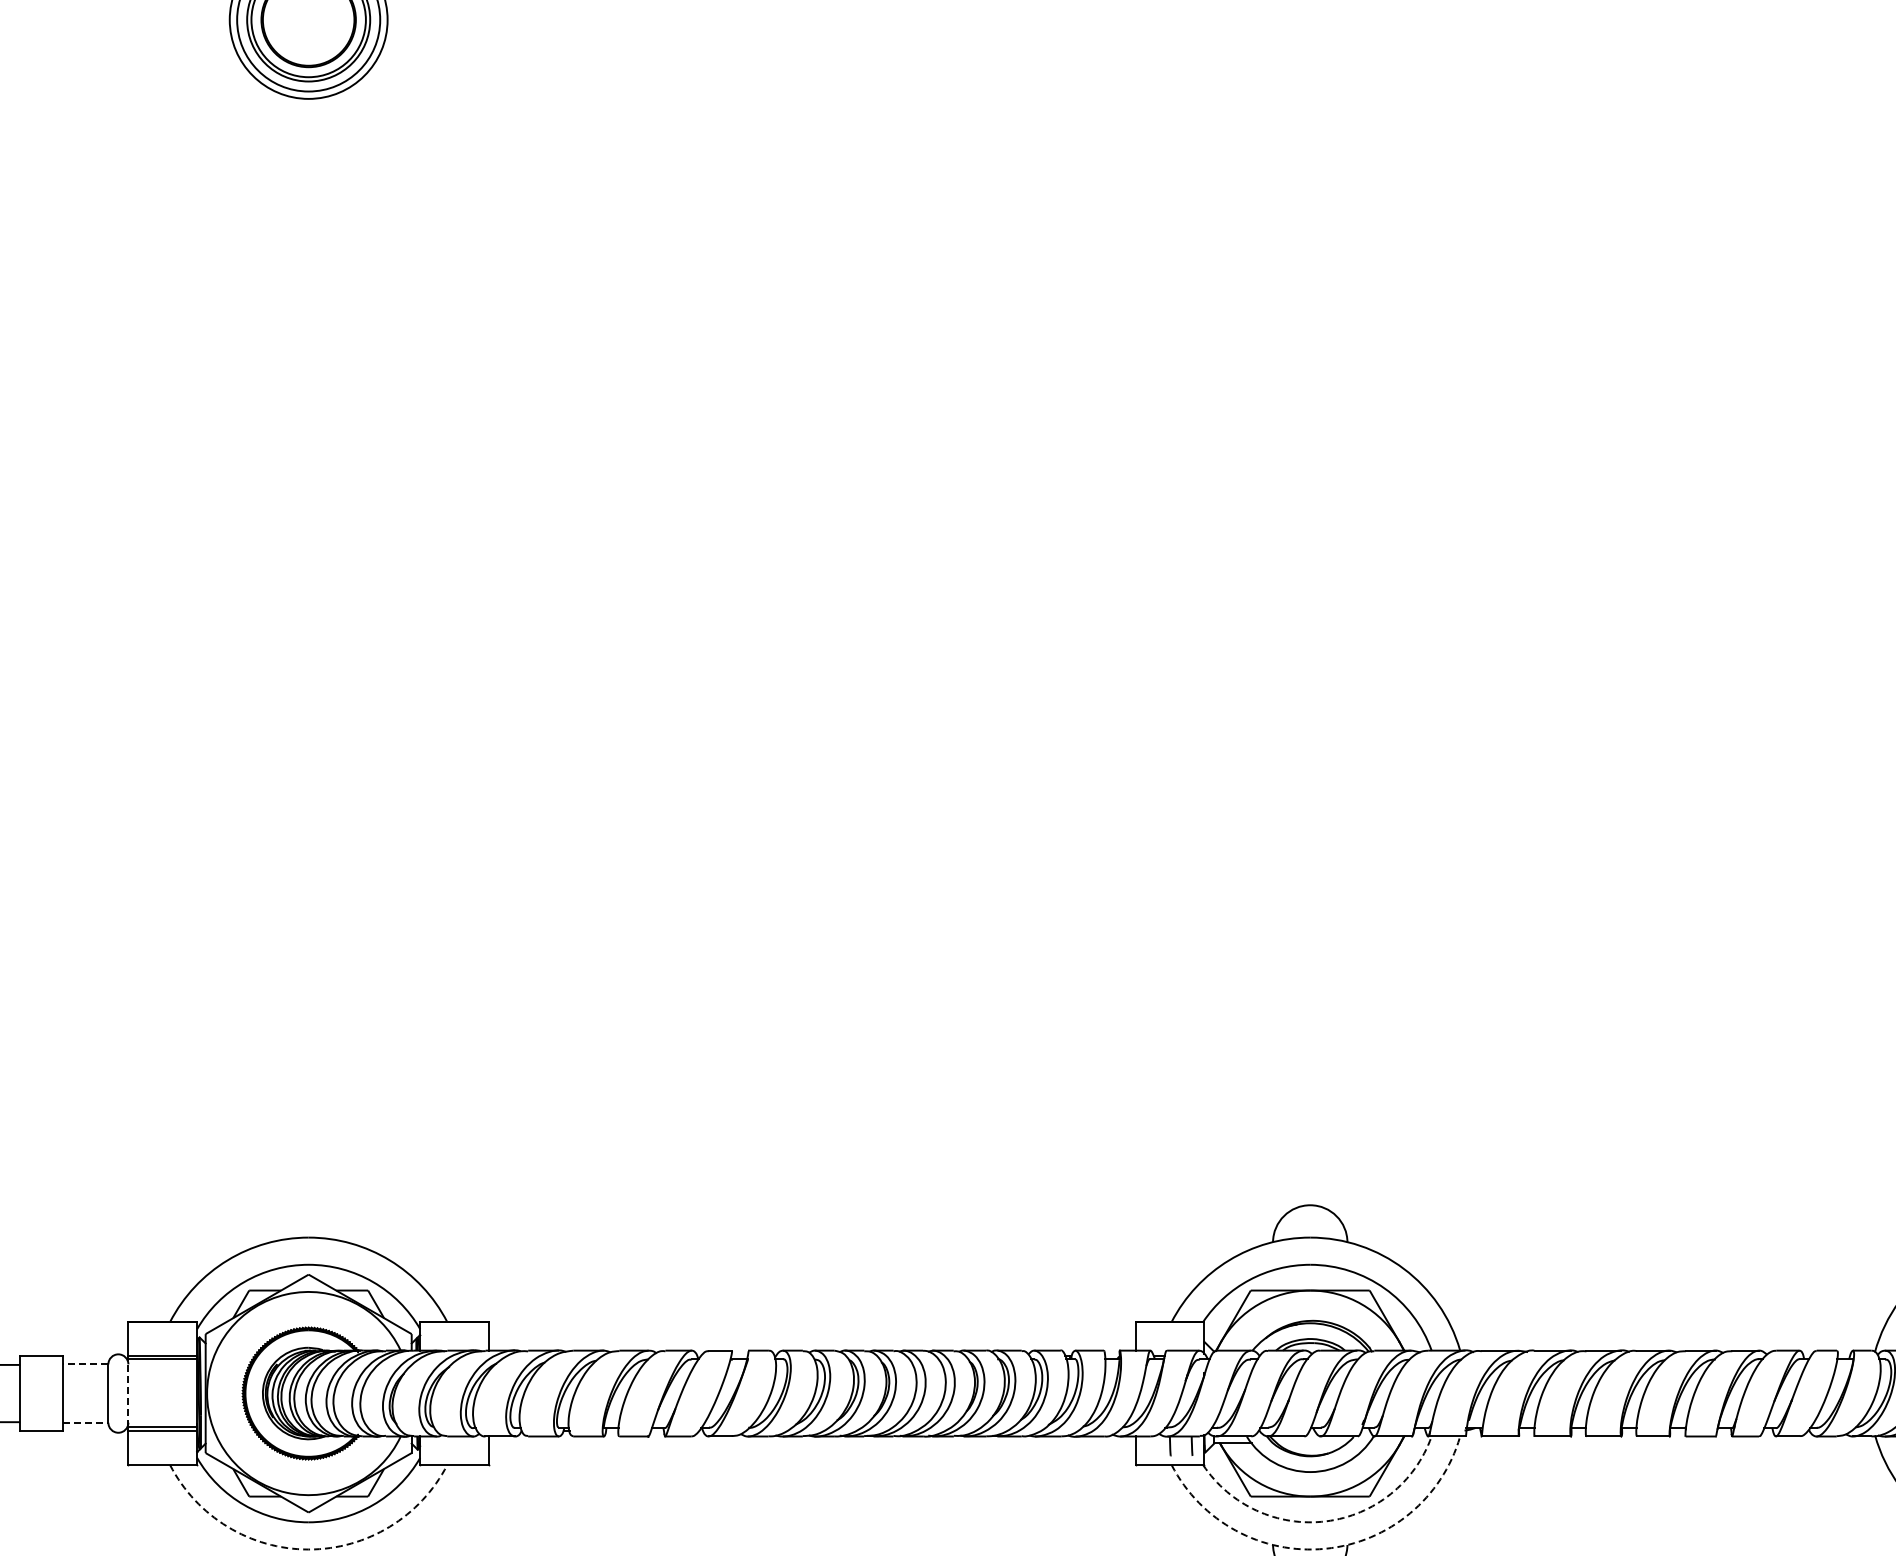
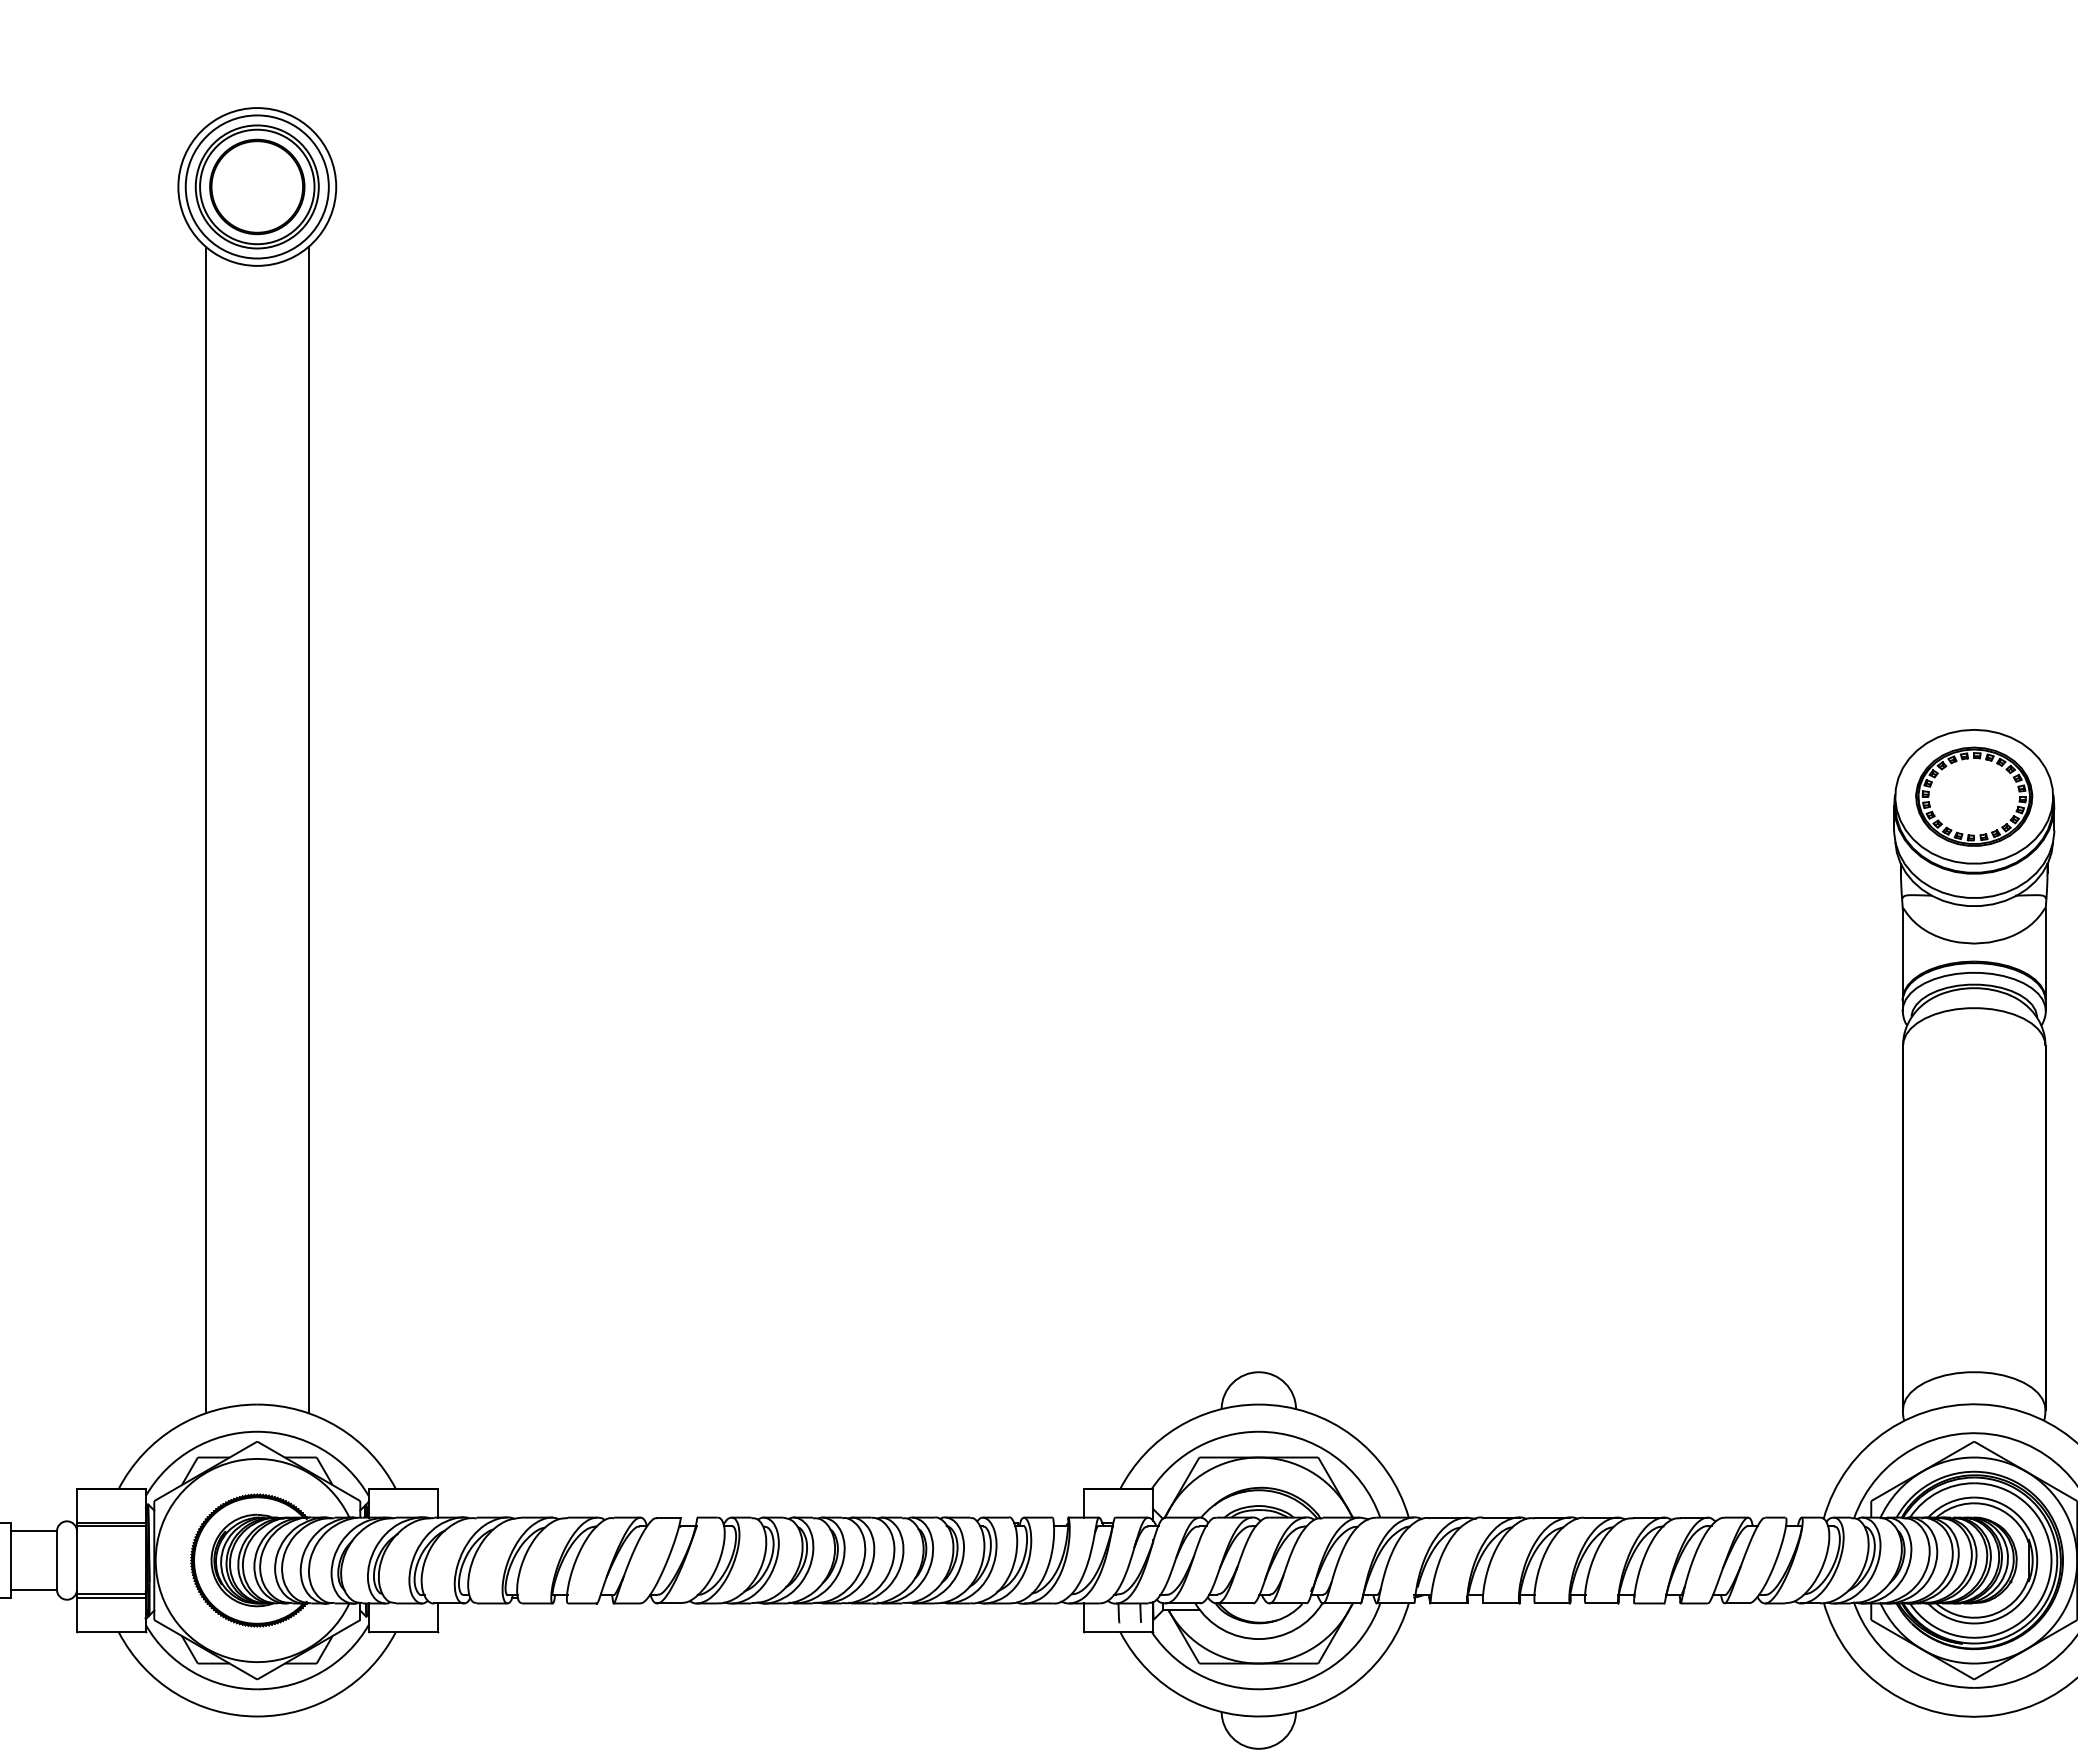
line: (256, 662) -> (205, 829), added
line: (359, 662) -> (308, 829), added
line: (85, 1364) -> (34, 1531), dashed -> solid
line: (128, 1393) -> (77, 1560), dashed -> solid
line: (85, 1422) -> (34, 1589), dashed -> solid
arc: (1325, 1521) -> (1274, 1688), dashed -> solid
arc: (1325, 1548) -> (1274, 1715), dashed -> solid
arc: (308, 1549) -> (257, 1716), dashed -> solid

